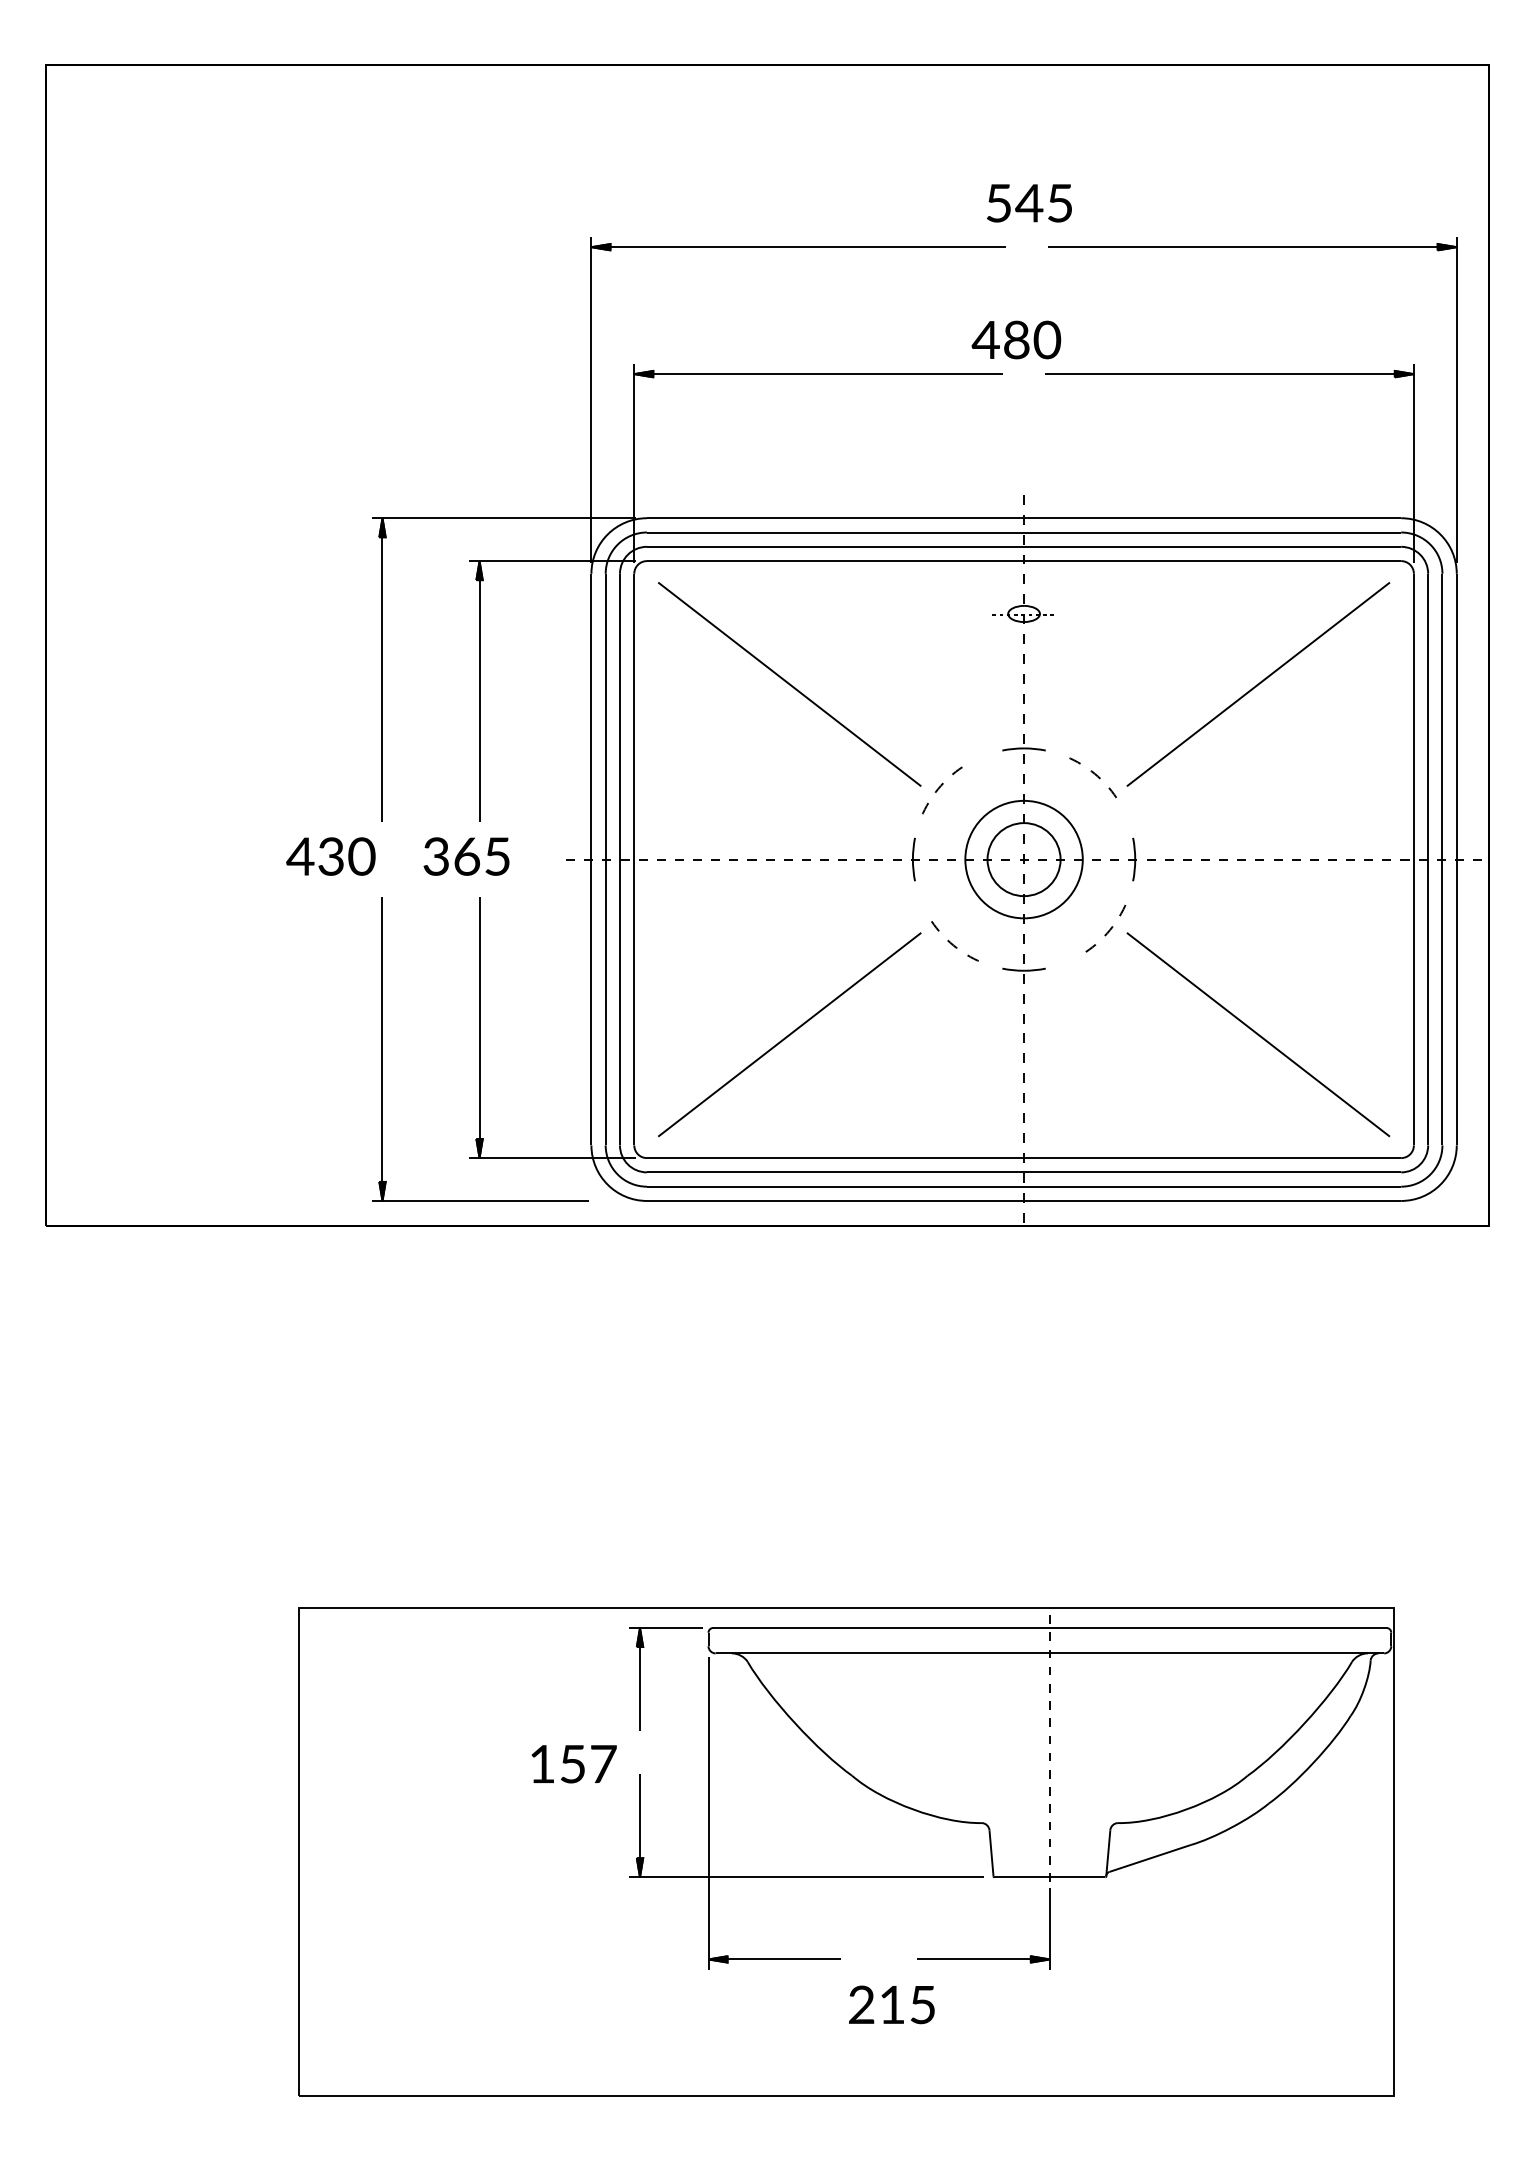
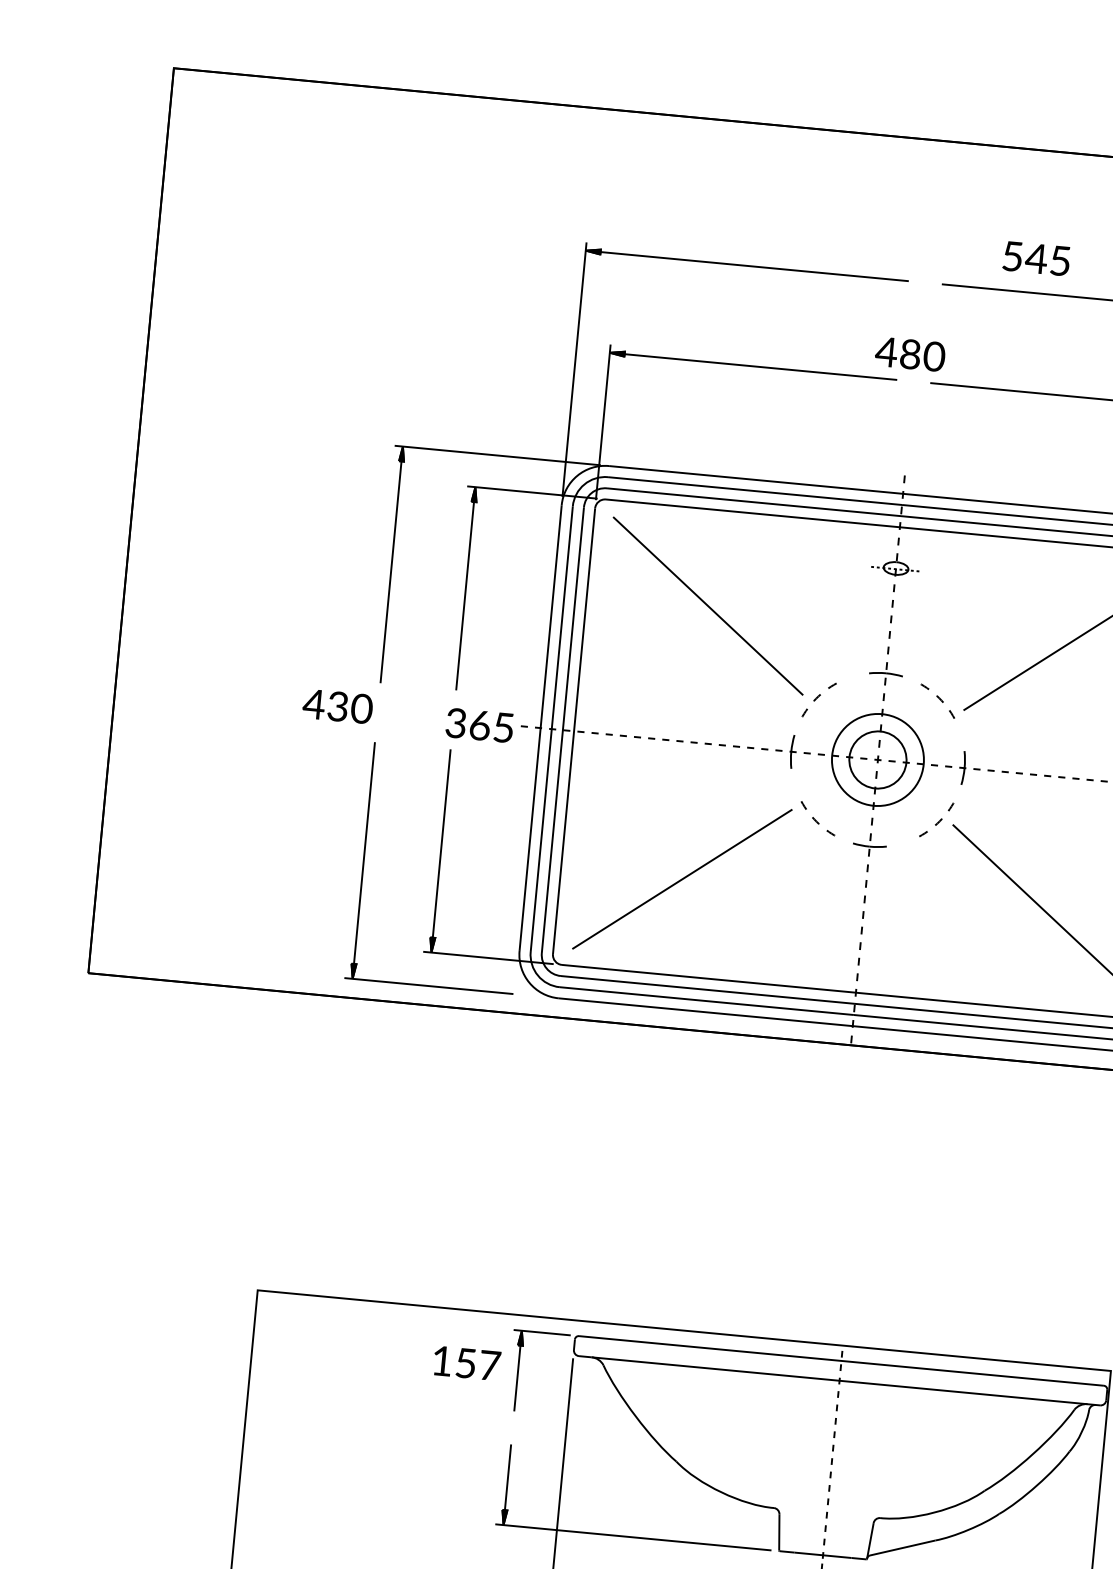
text: (1029, 203) -> (1036, 258), moved
text: (466, 856) -> (479, 725), moved
text: (573, 1764) -> (466, 1363), moved

